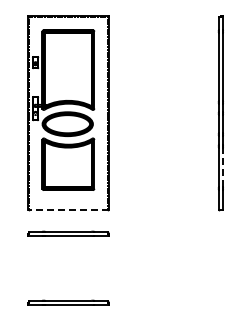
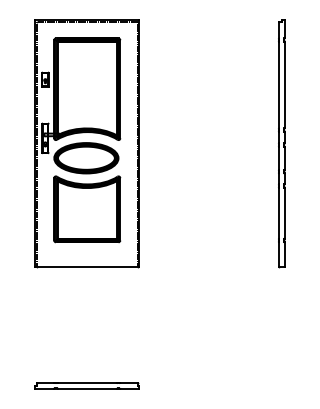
line: (223, 167) -> (284, 213), dashed -> solid
line: (68, 209) -> (87, 266), dashed -> solid
part: (68, 233) -> (87, 297), removed

